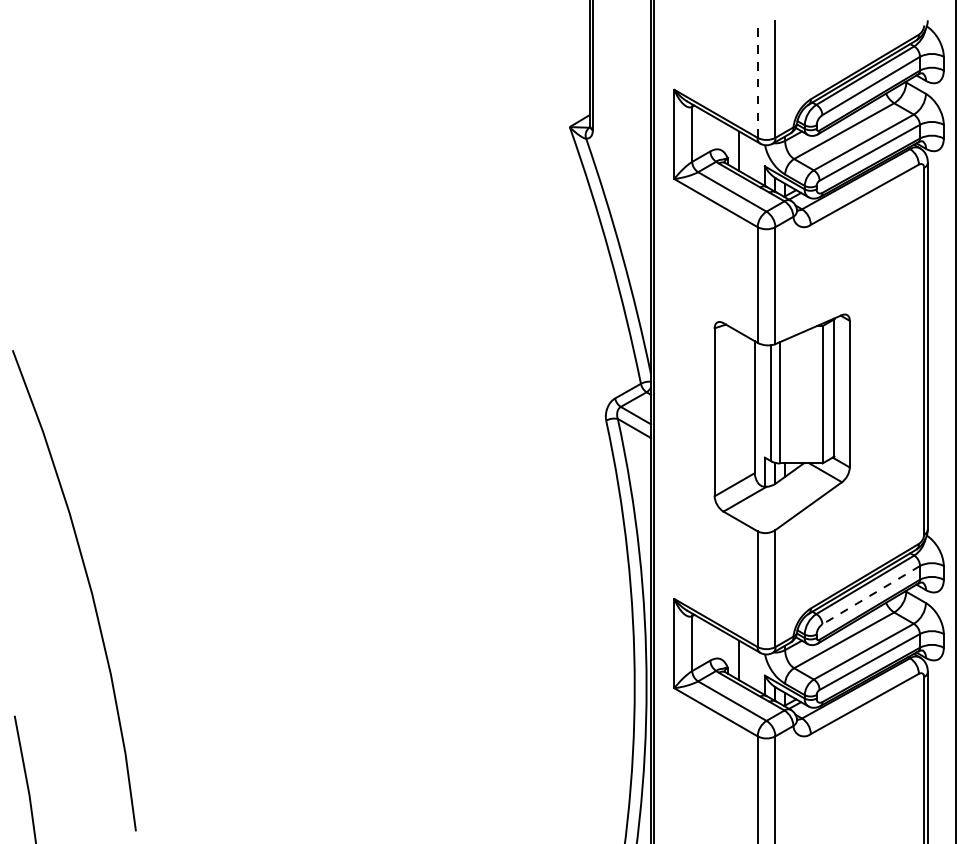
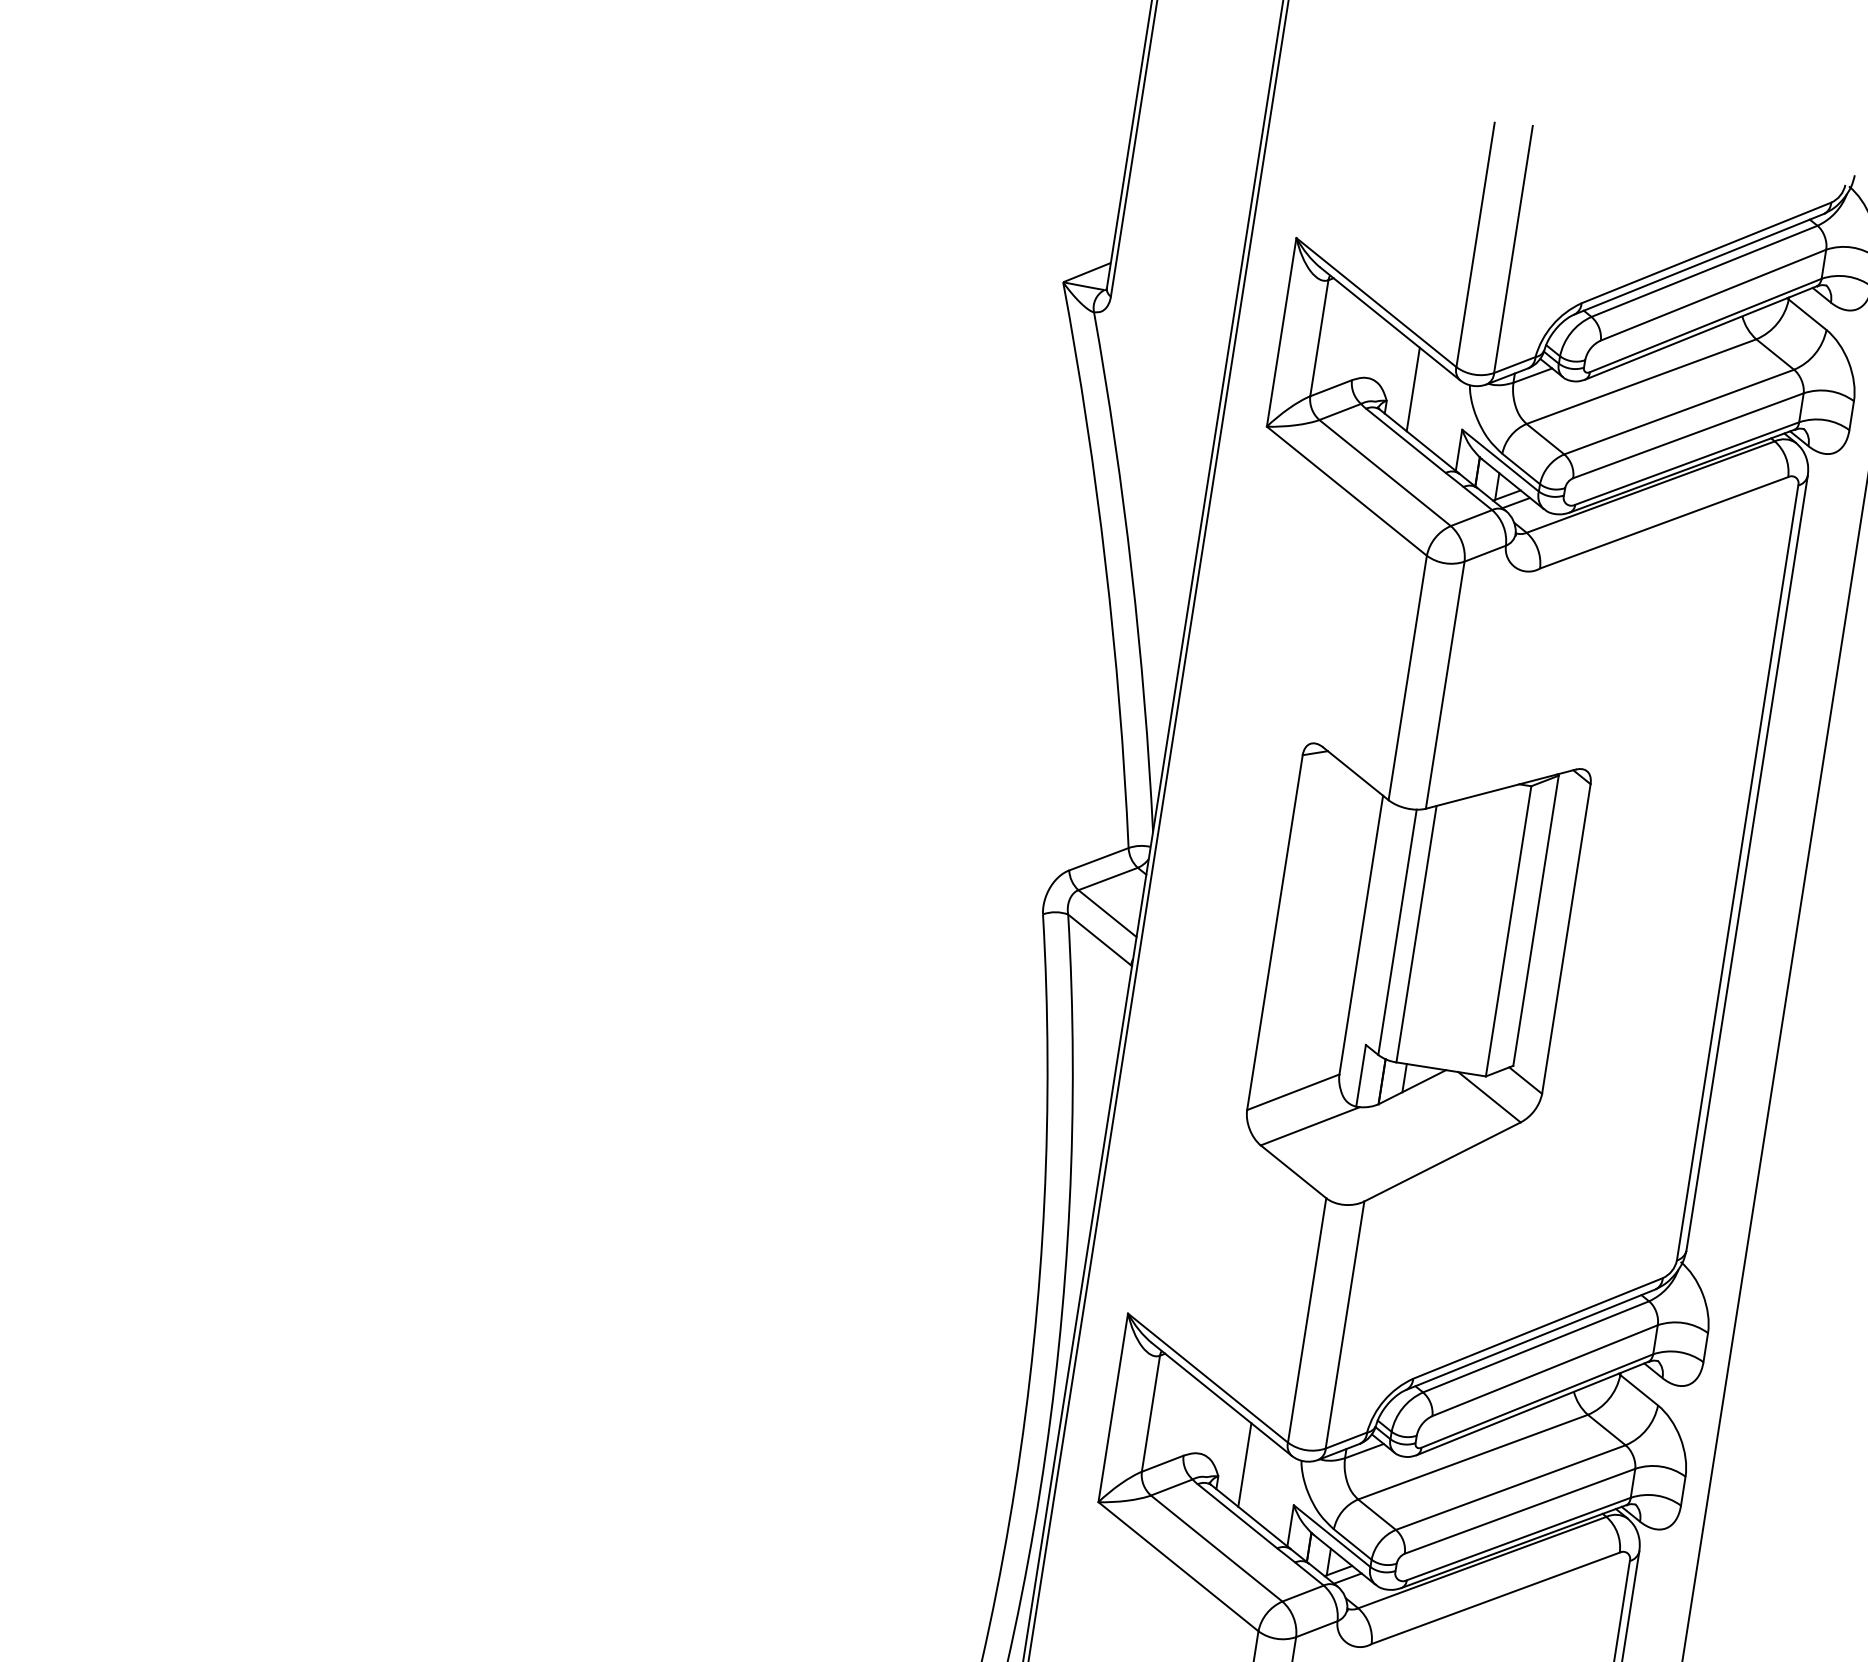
line: (757, 79) -> (1475, 243), dashed -> solid
line: (871, 595) -> (1545, 1371), dashed -> solid

